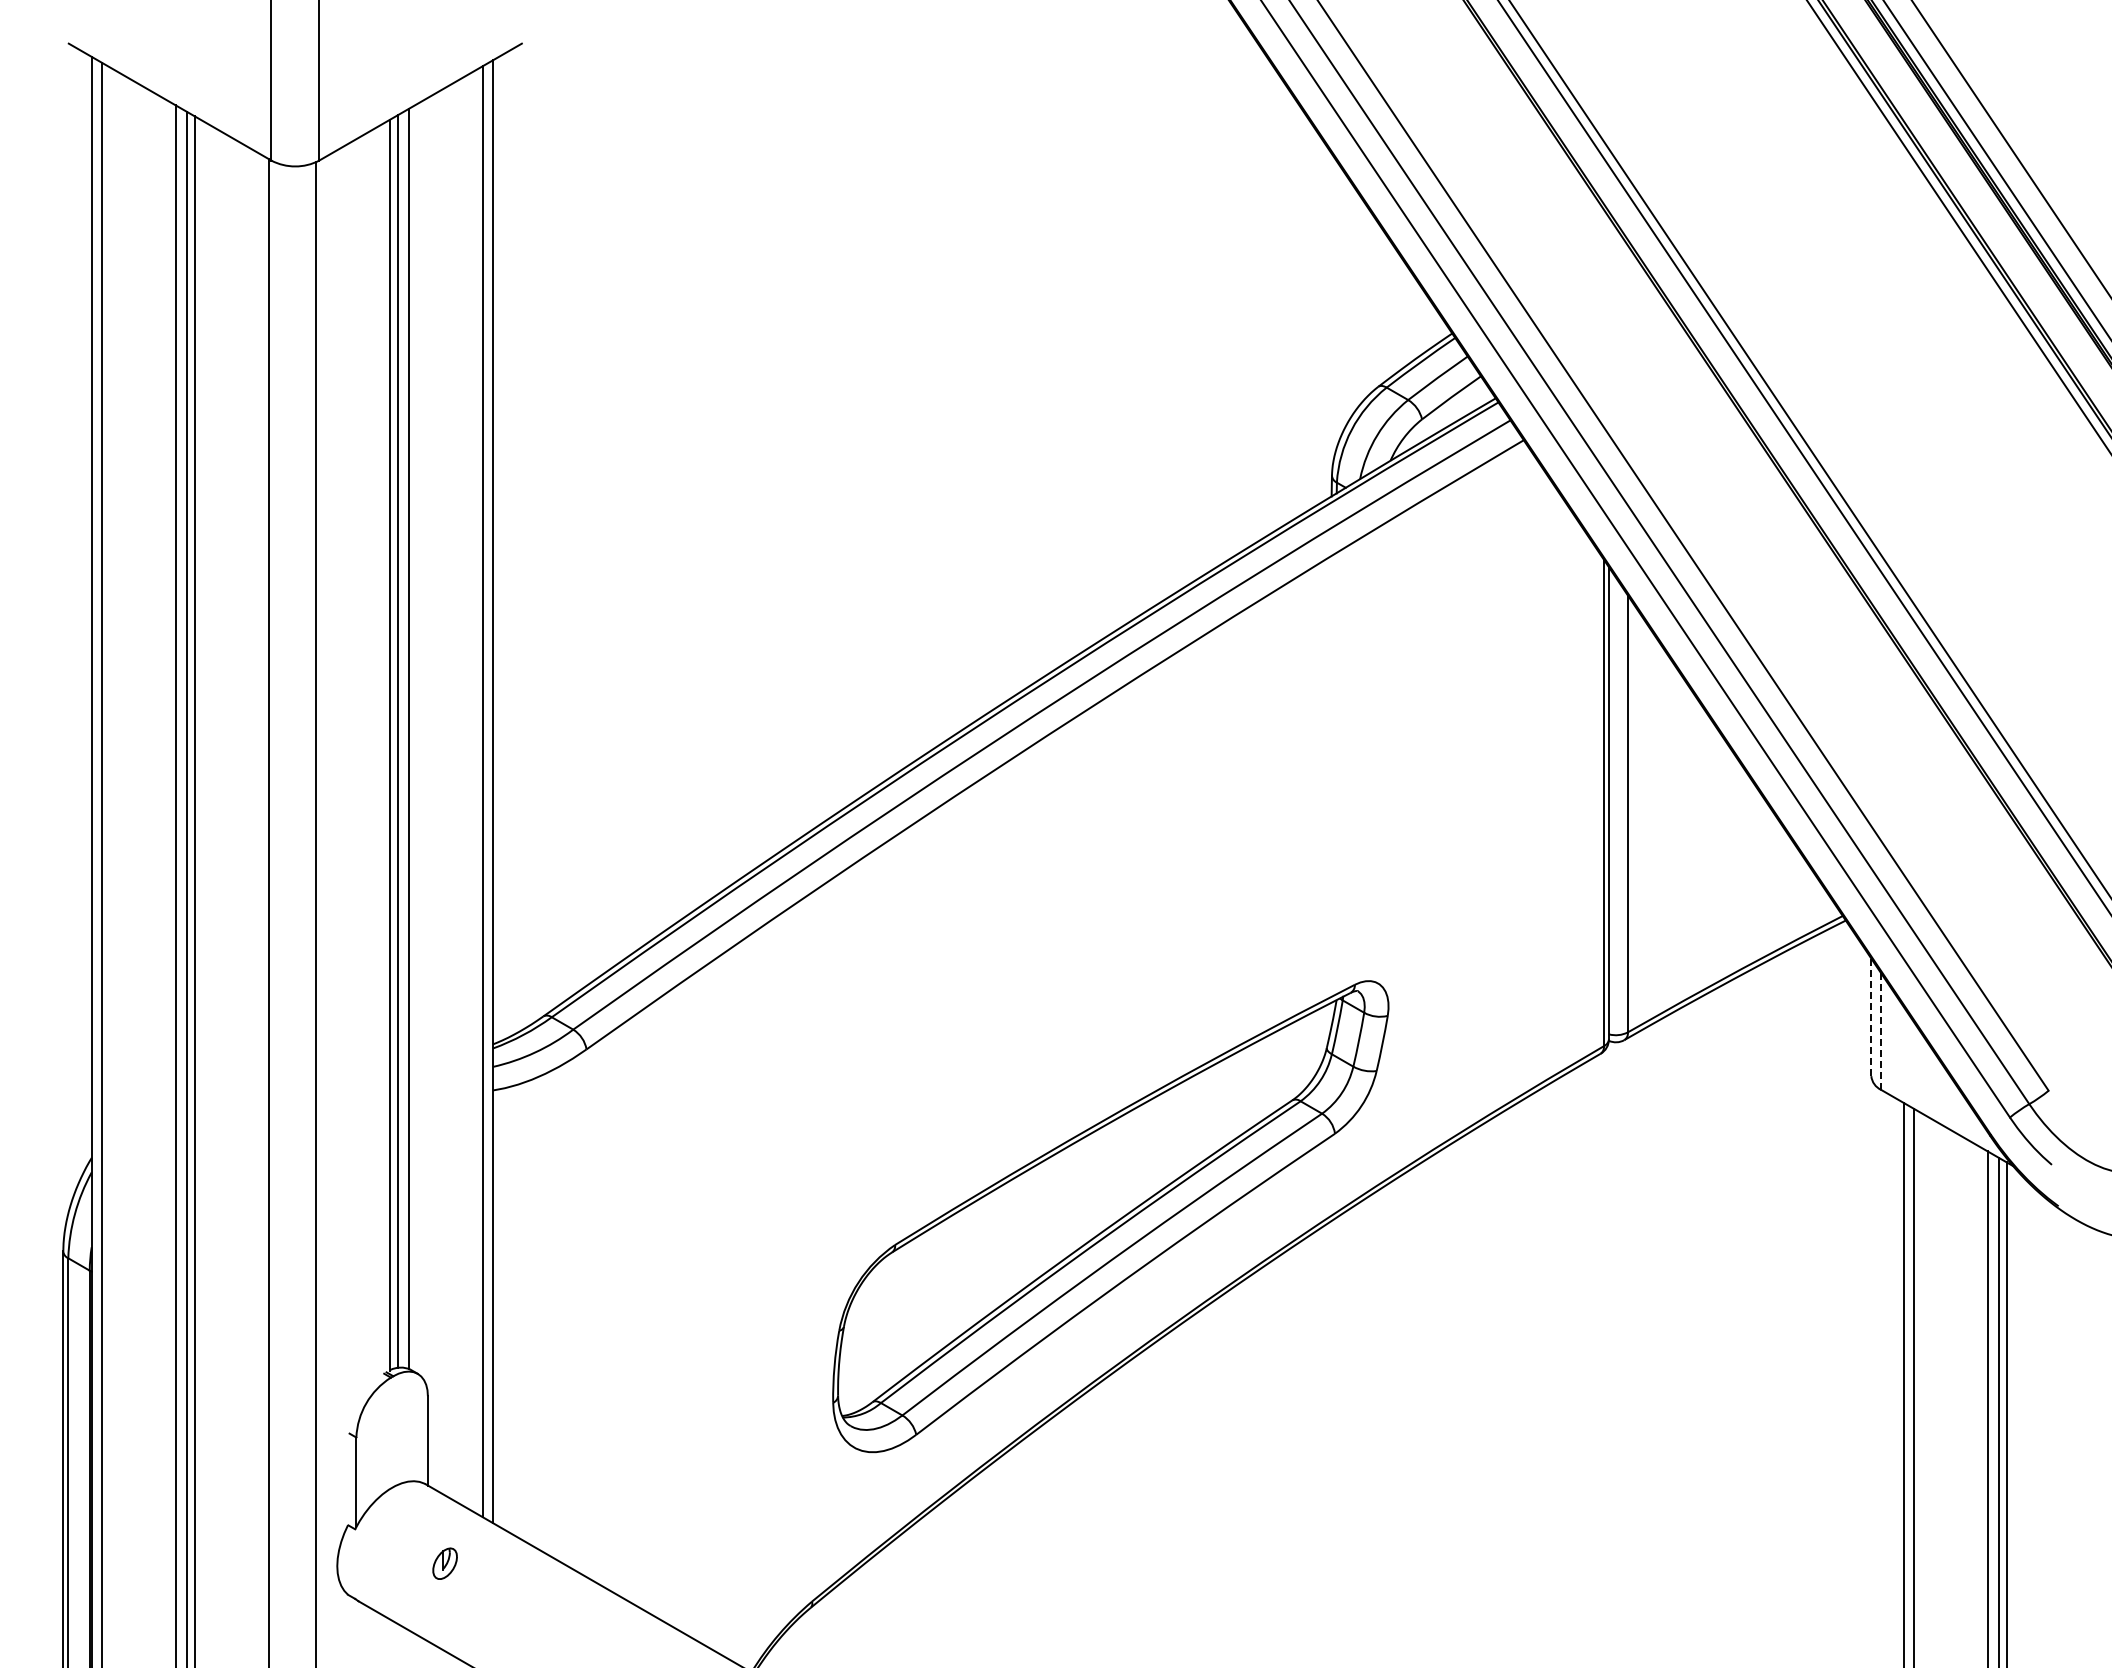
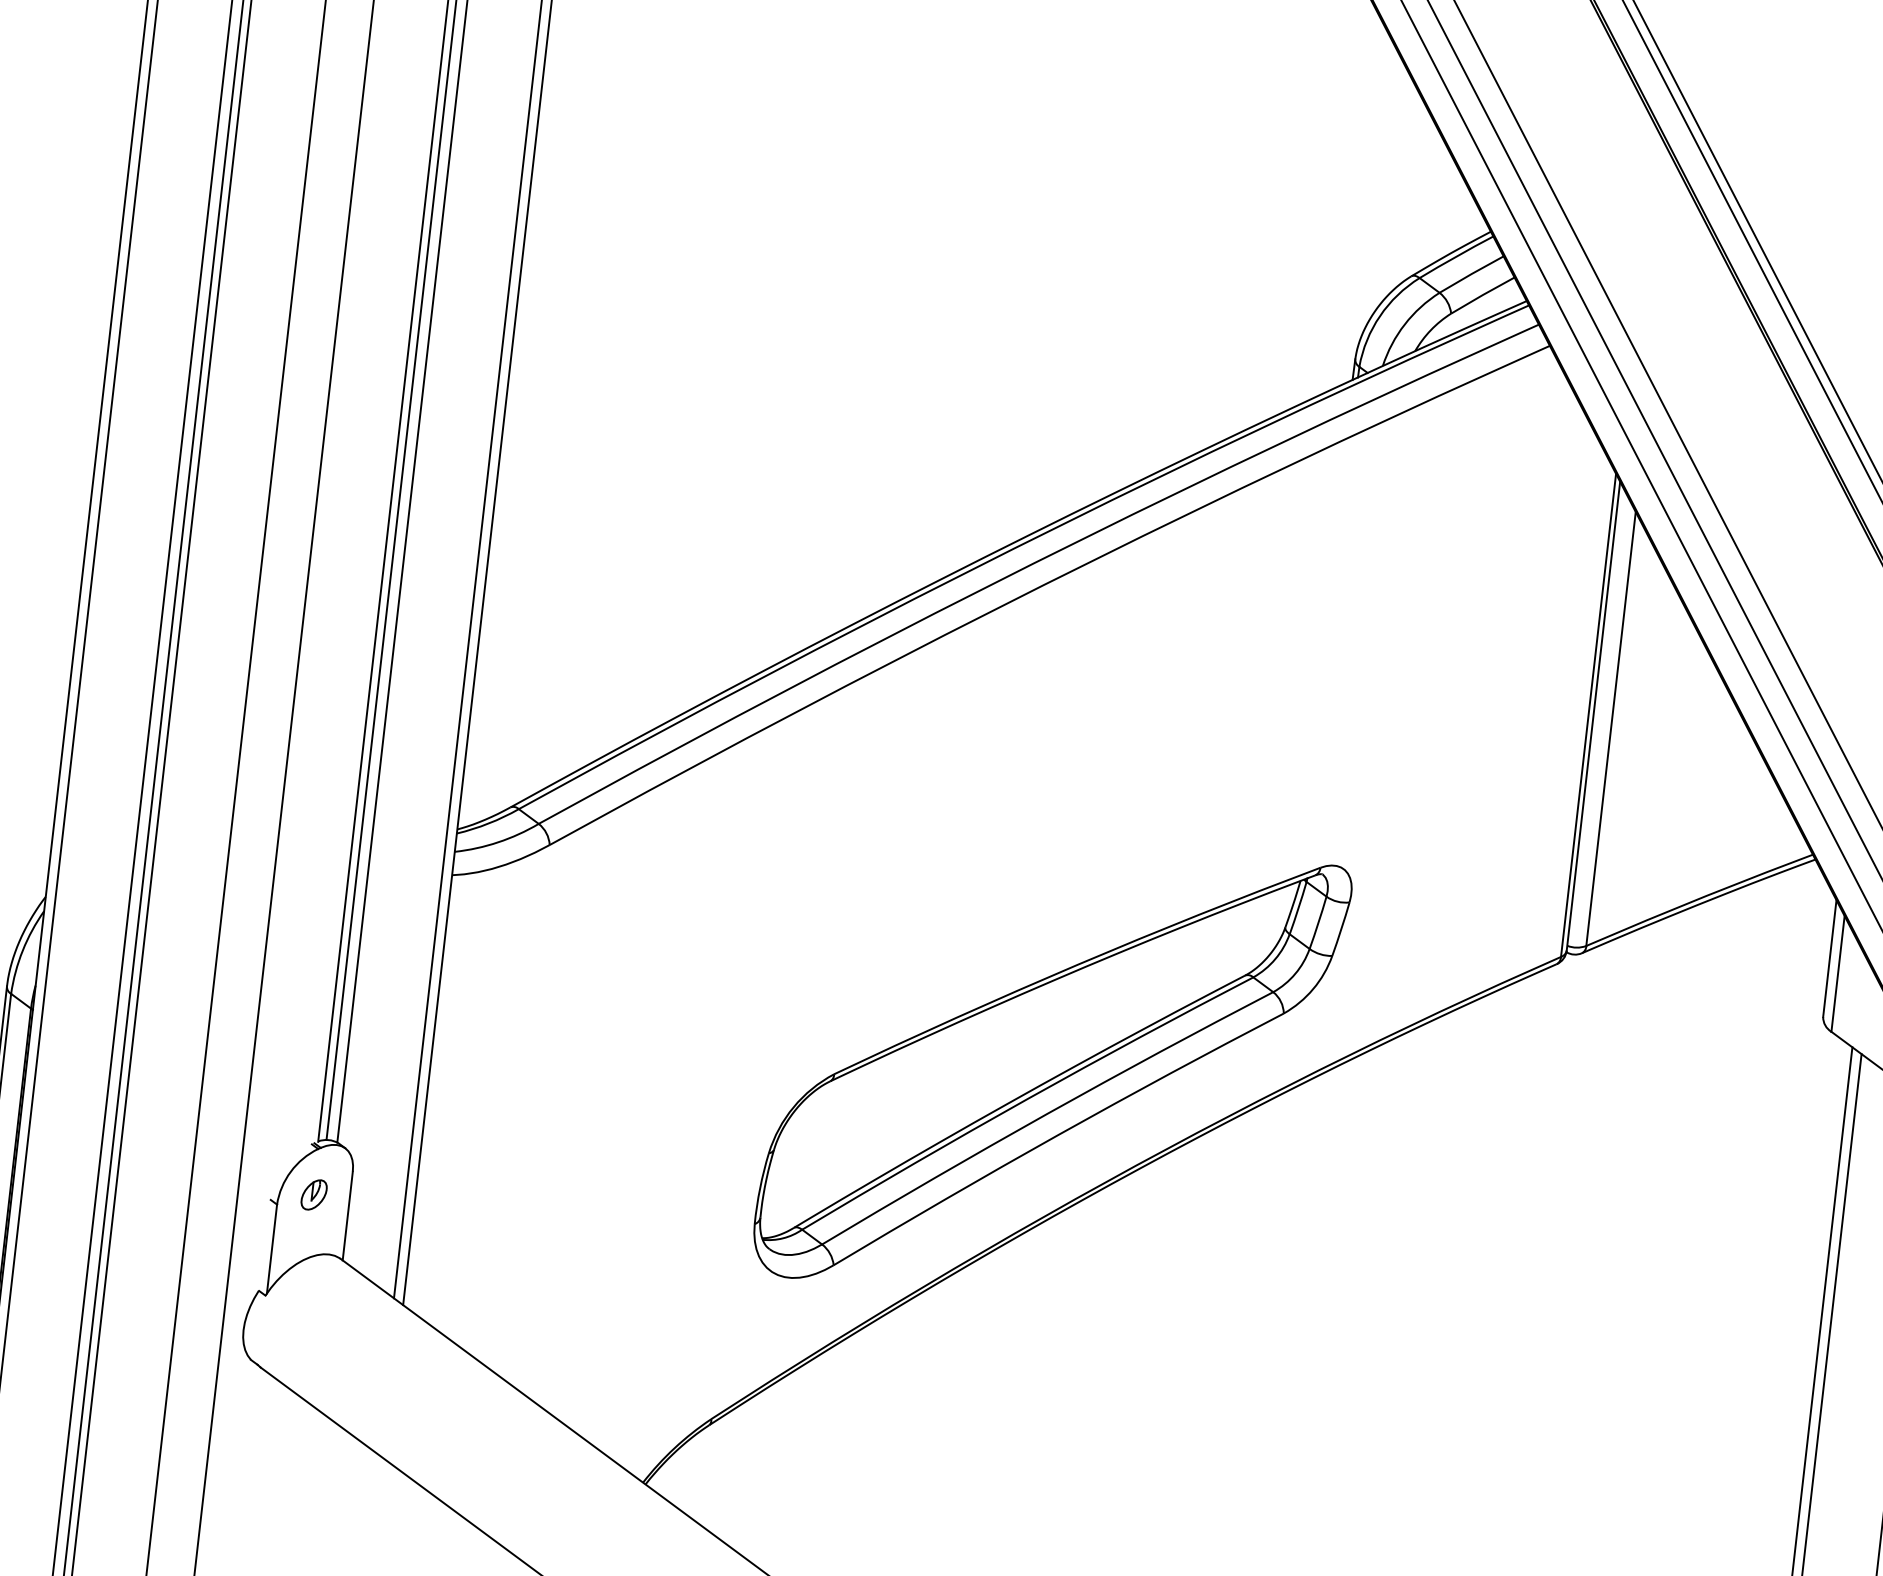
line: (1871, 1017) -> (1830, 958), dashed -> solid
line: (1881, 1032) -> (1838, 974), dashed -> solid
part: (444, 1563) -> (313, 1194), moved

